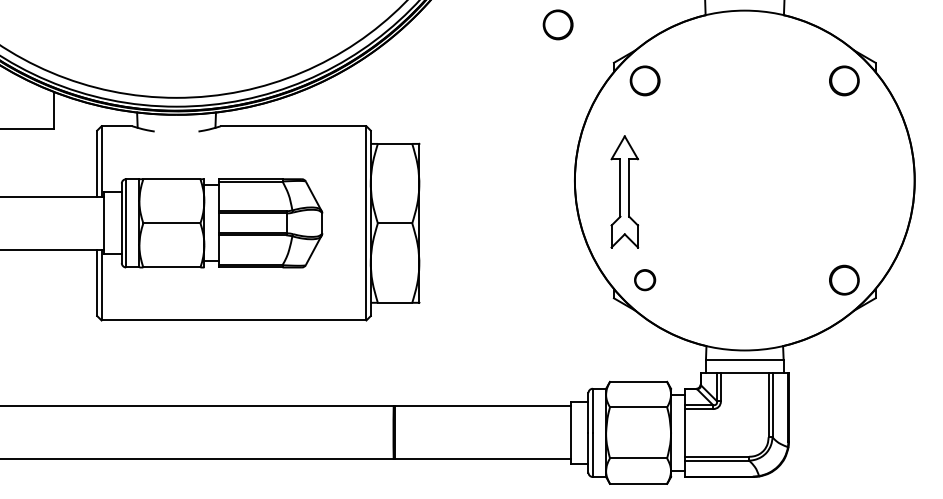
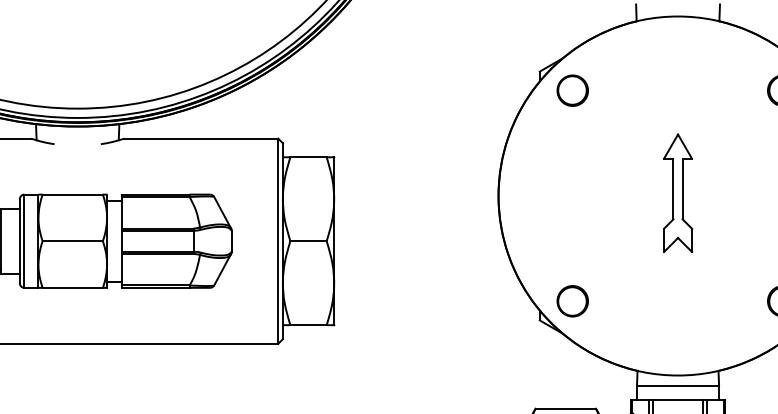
part: (557, 24) -> (480, 31), removed
part: (624, 191) -> (677, 192), moved
part: (644, 279) -> (572, 300), size x1.43

